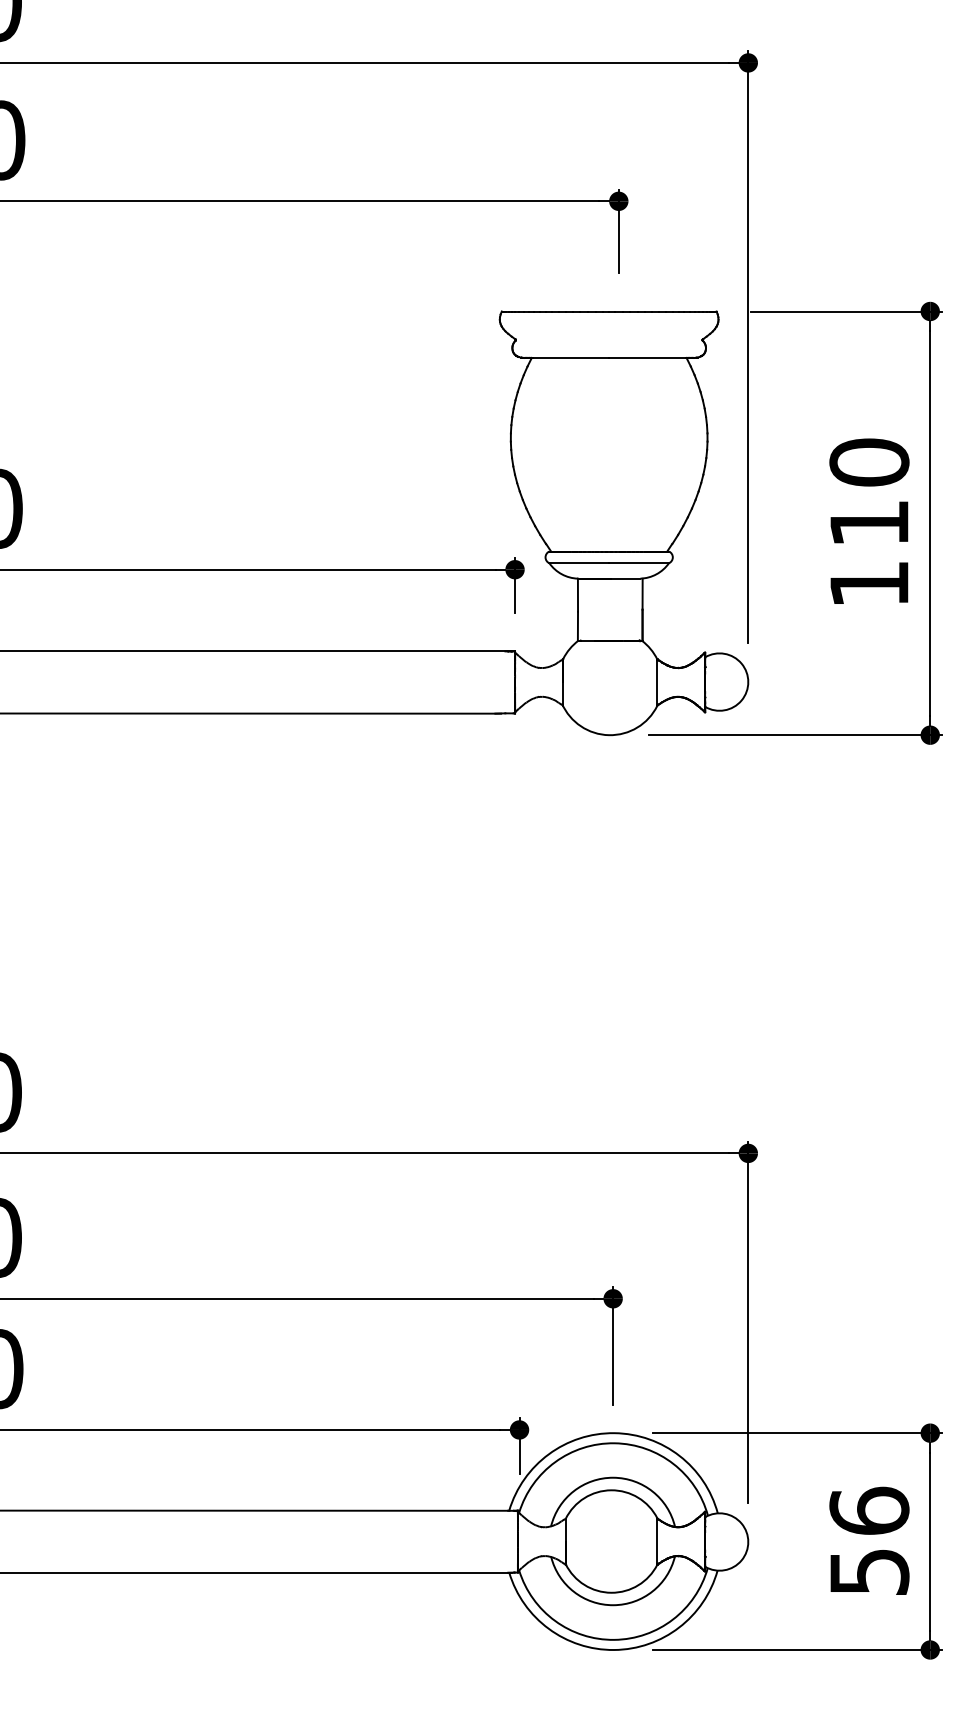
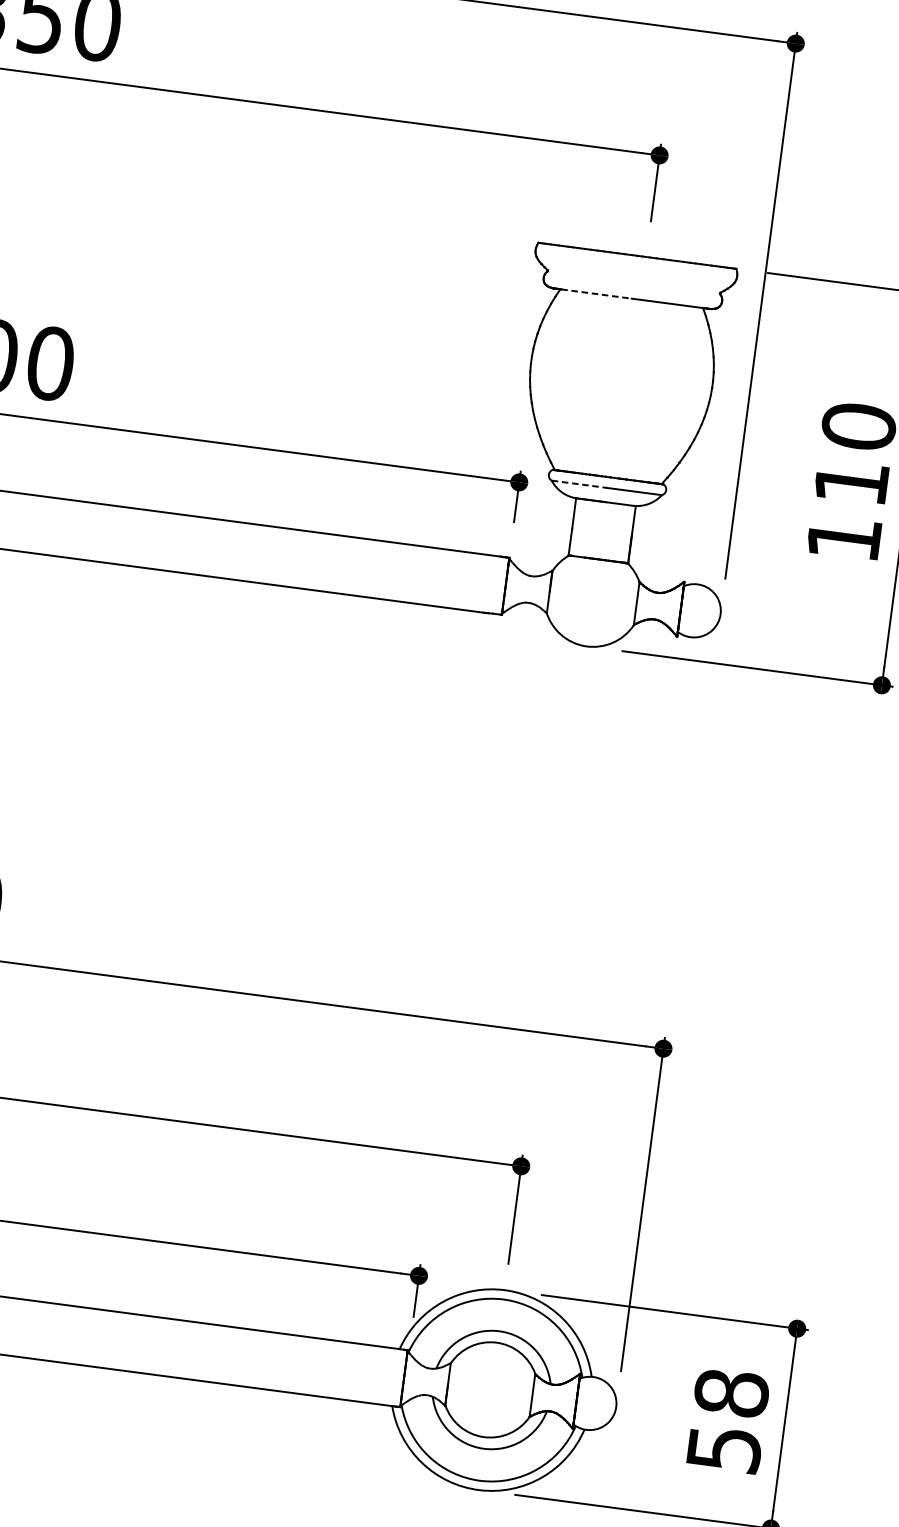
line: (571, 357) -> (597, 293), solid -> dashed
line: (579, 563) -> (579, 484), solid -> dashed
text: (869, 1510) -> (731, 1392), 56 -> 58

